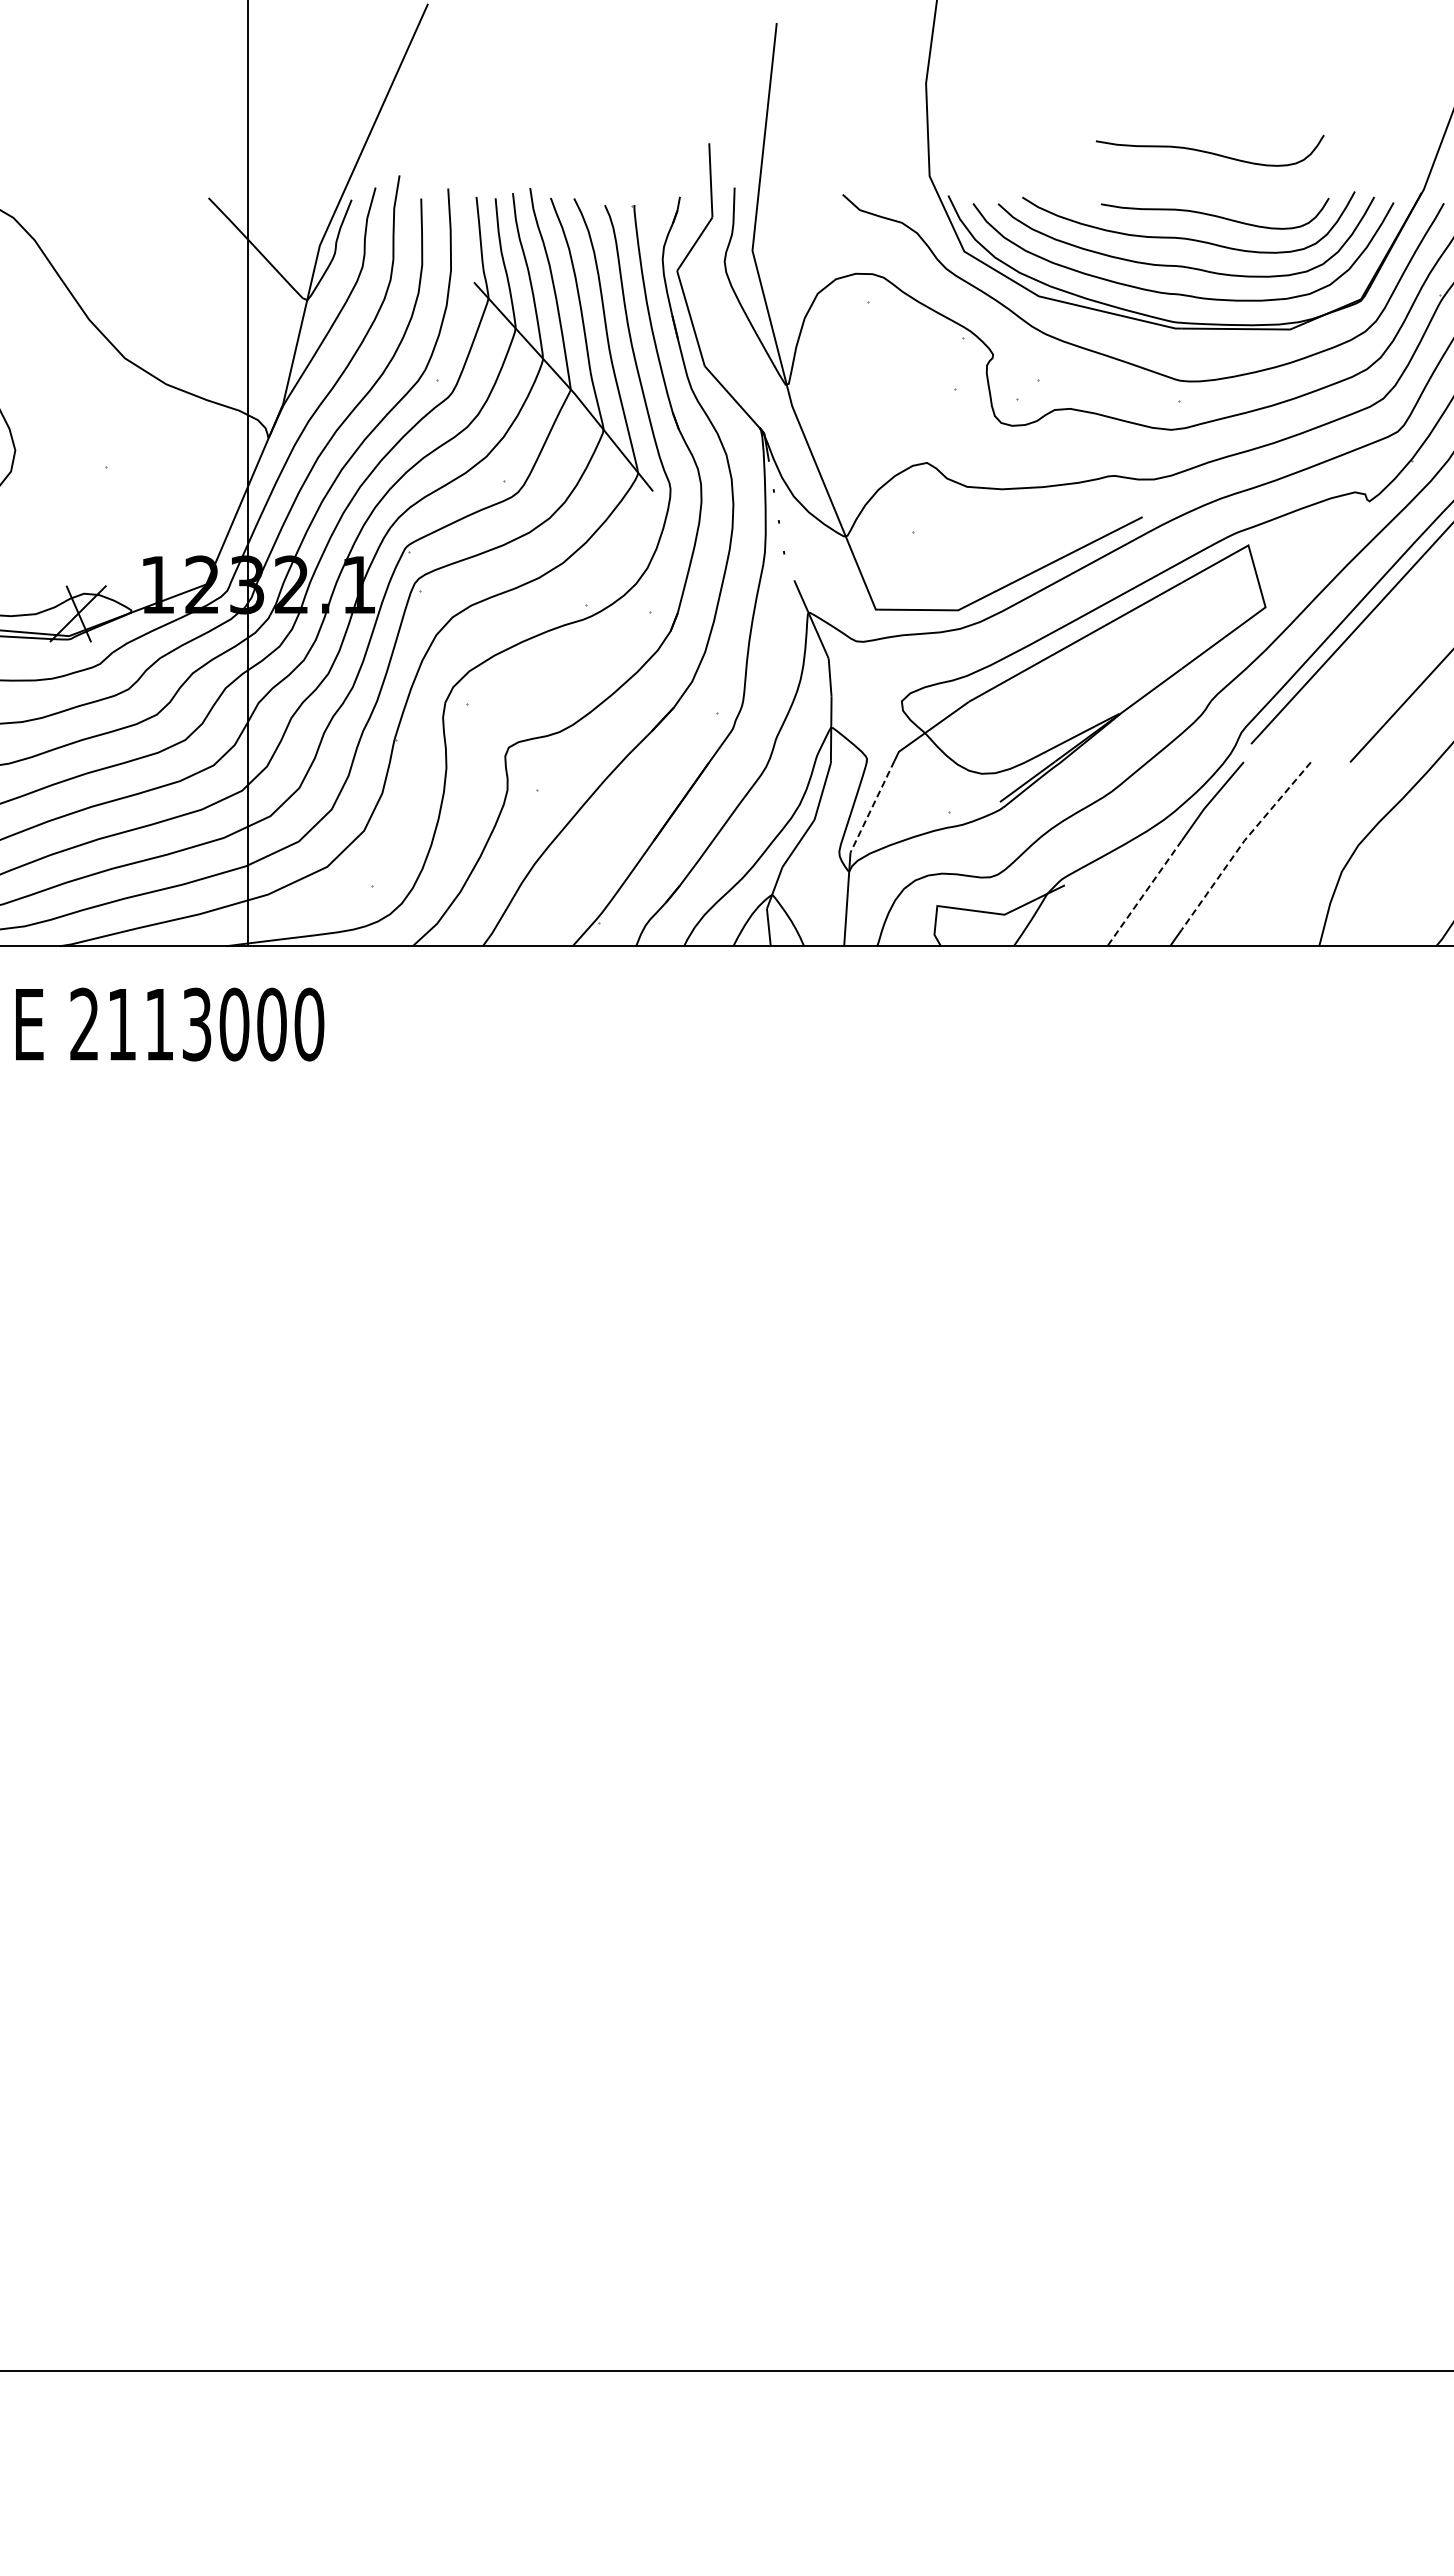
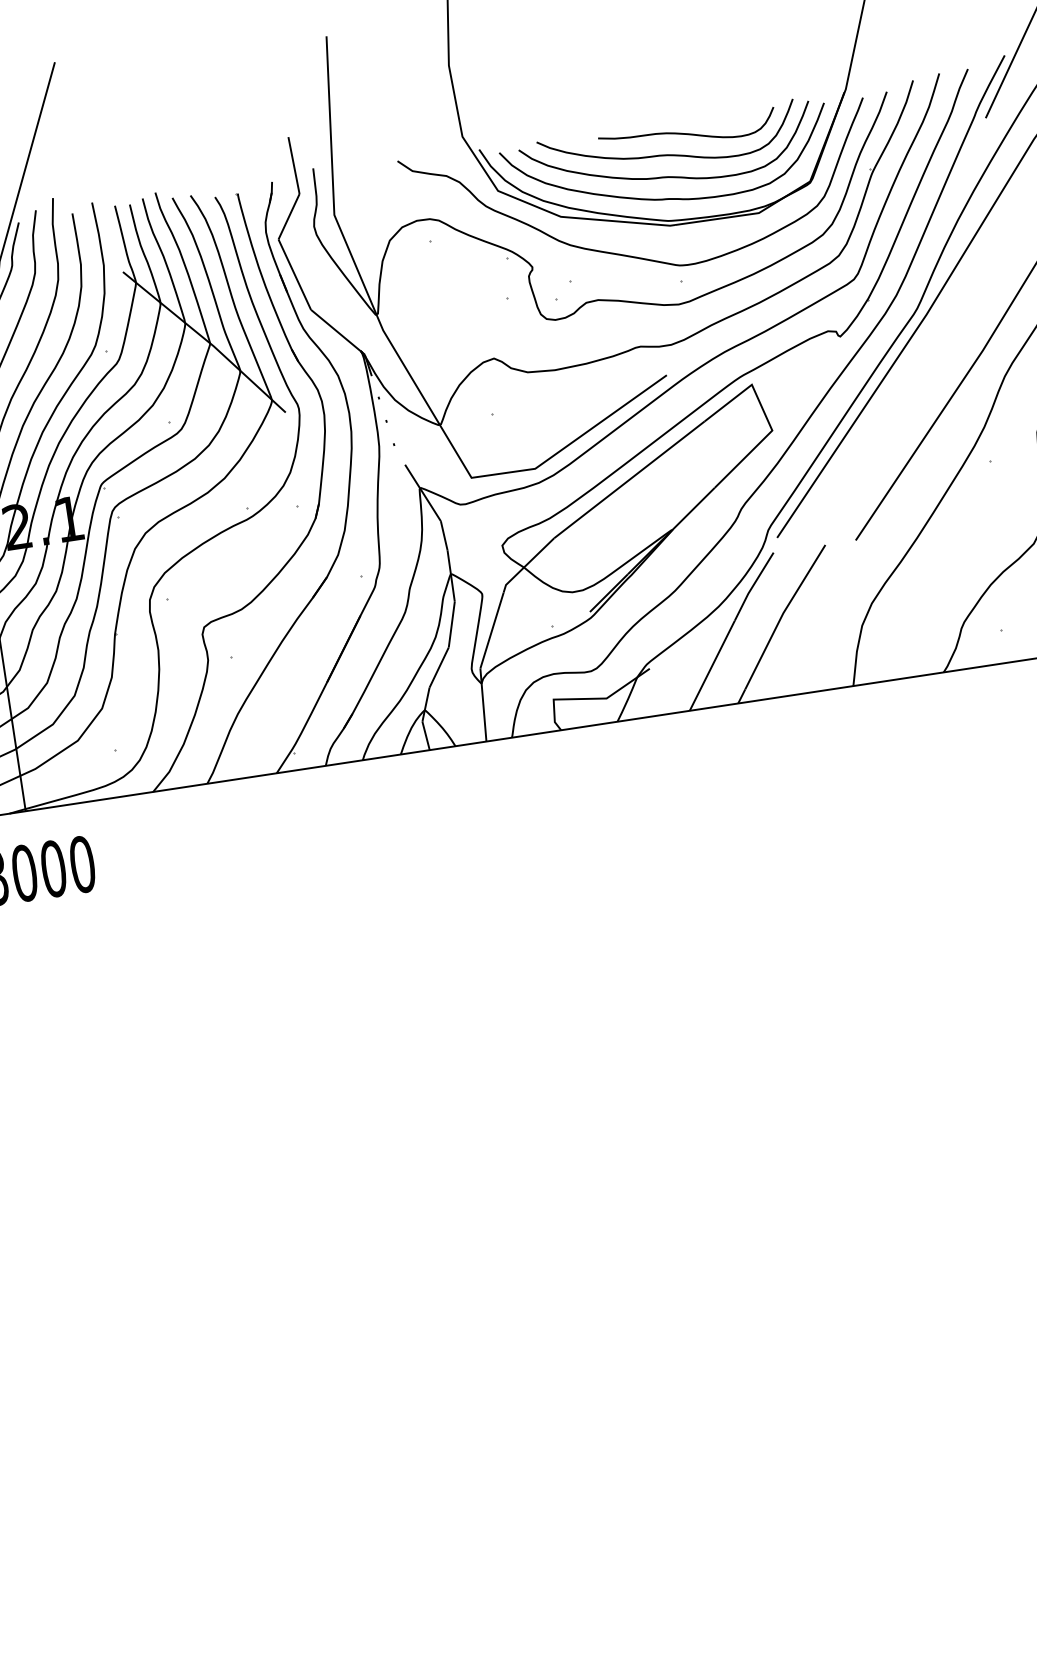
curve: (1209, 151) -> (675, 85), removed
line: (872, 806) -> (491, 630), dashed -> solid
line: (1242, 842) -> (781, 614), dashed -> solid
line: (1144, 893) -> (712, 665), dashed -> solid

